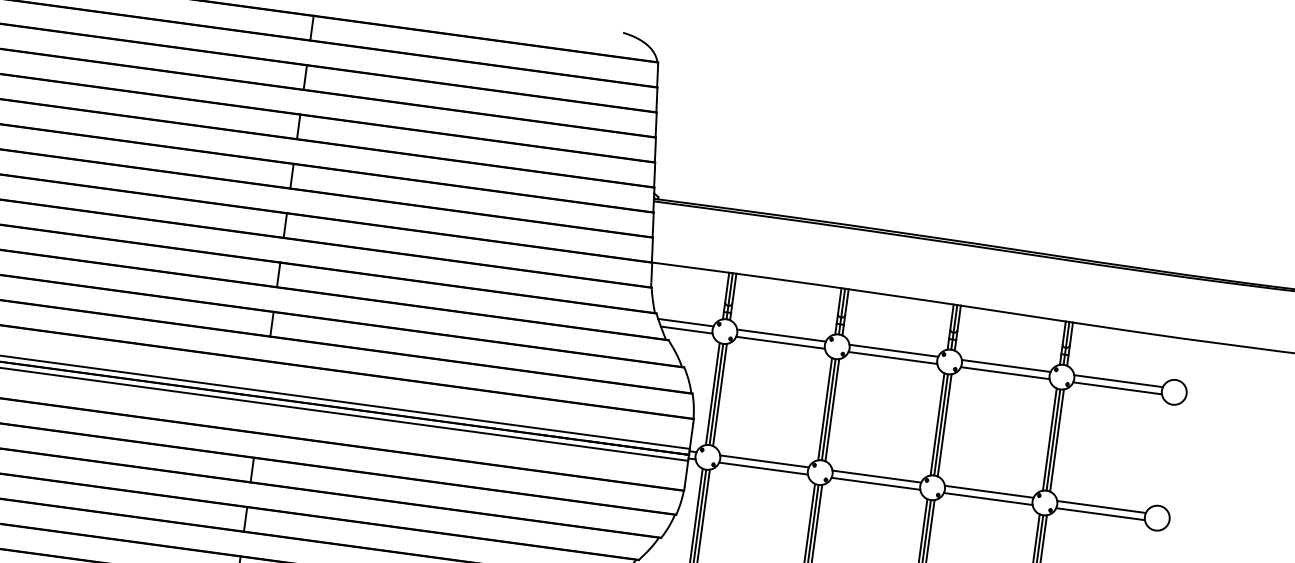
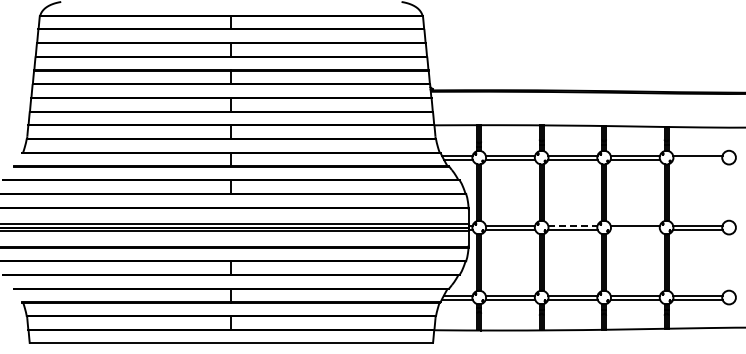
line: (1117, 388) -> (697, 159), removed
line: (876, 476) -> (572, 225), solid -> dashed
line: (988, 498) -> (635, 229), removed

